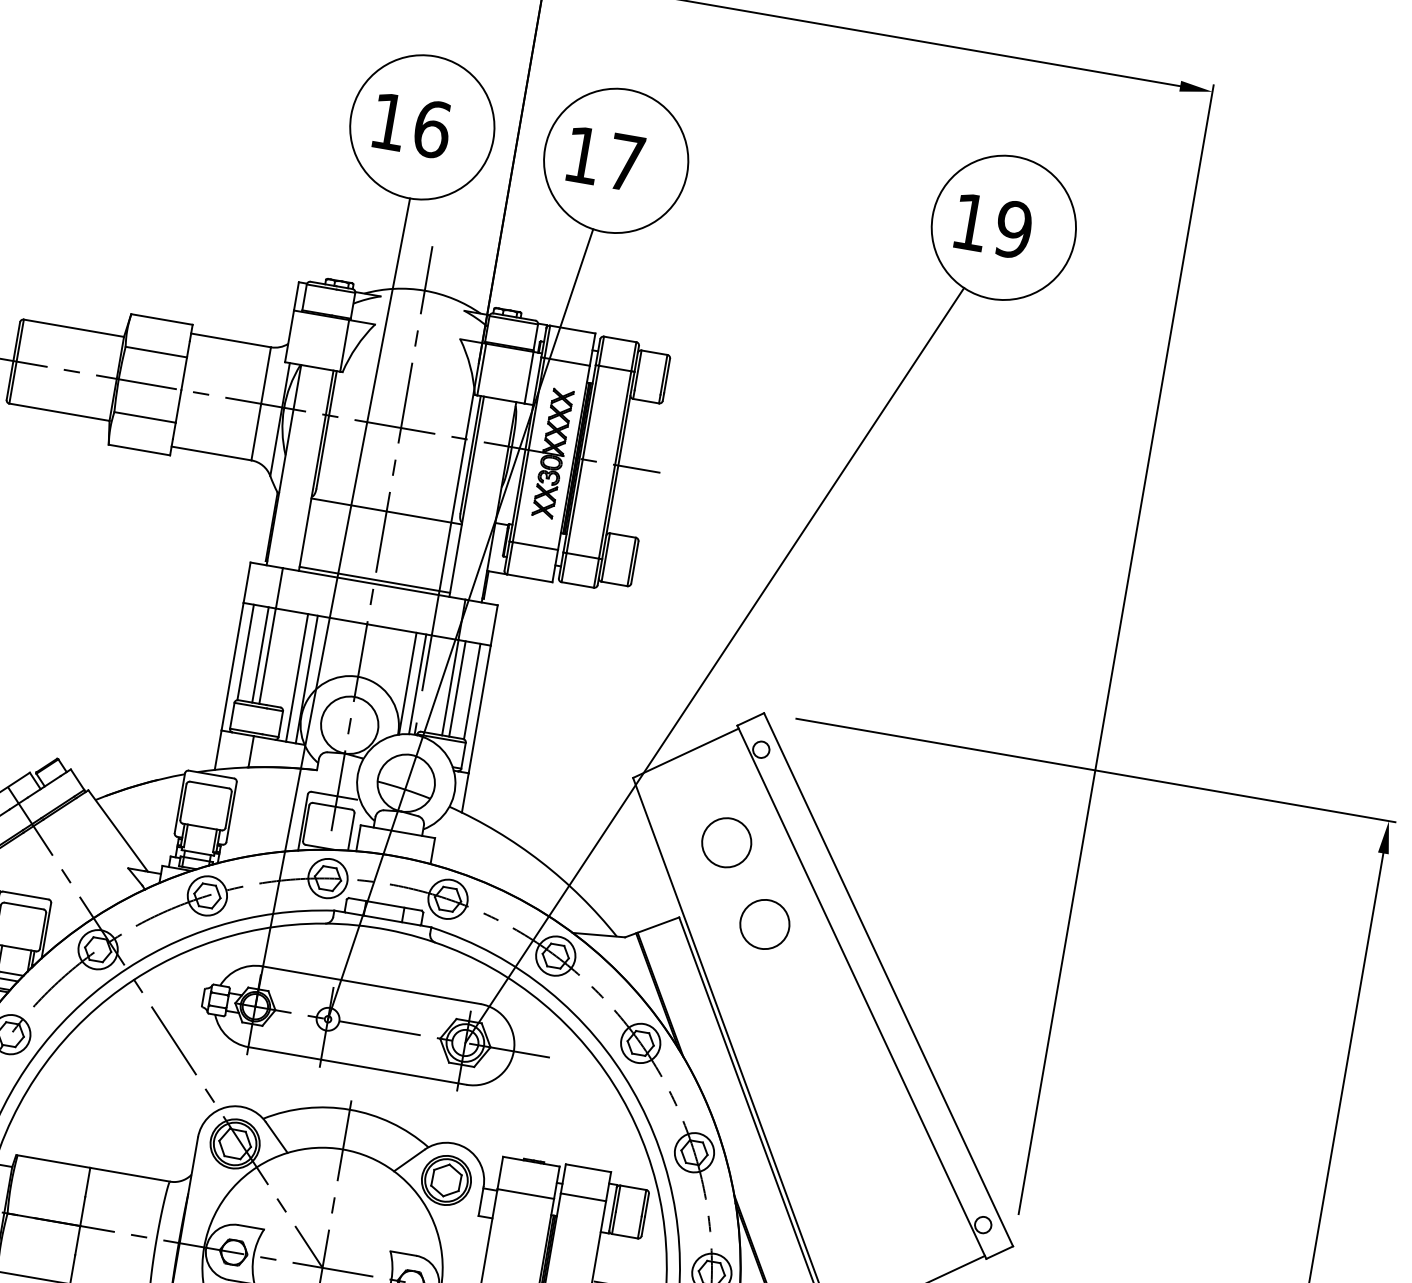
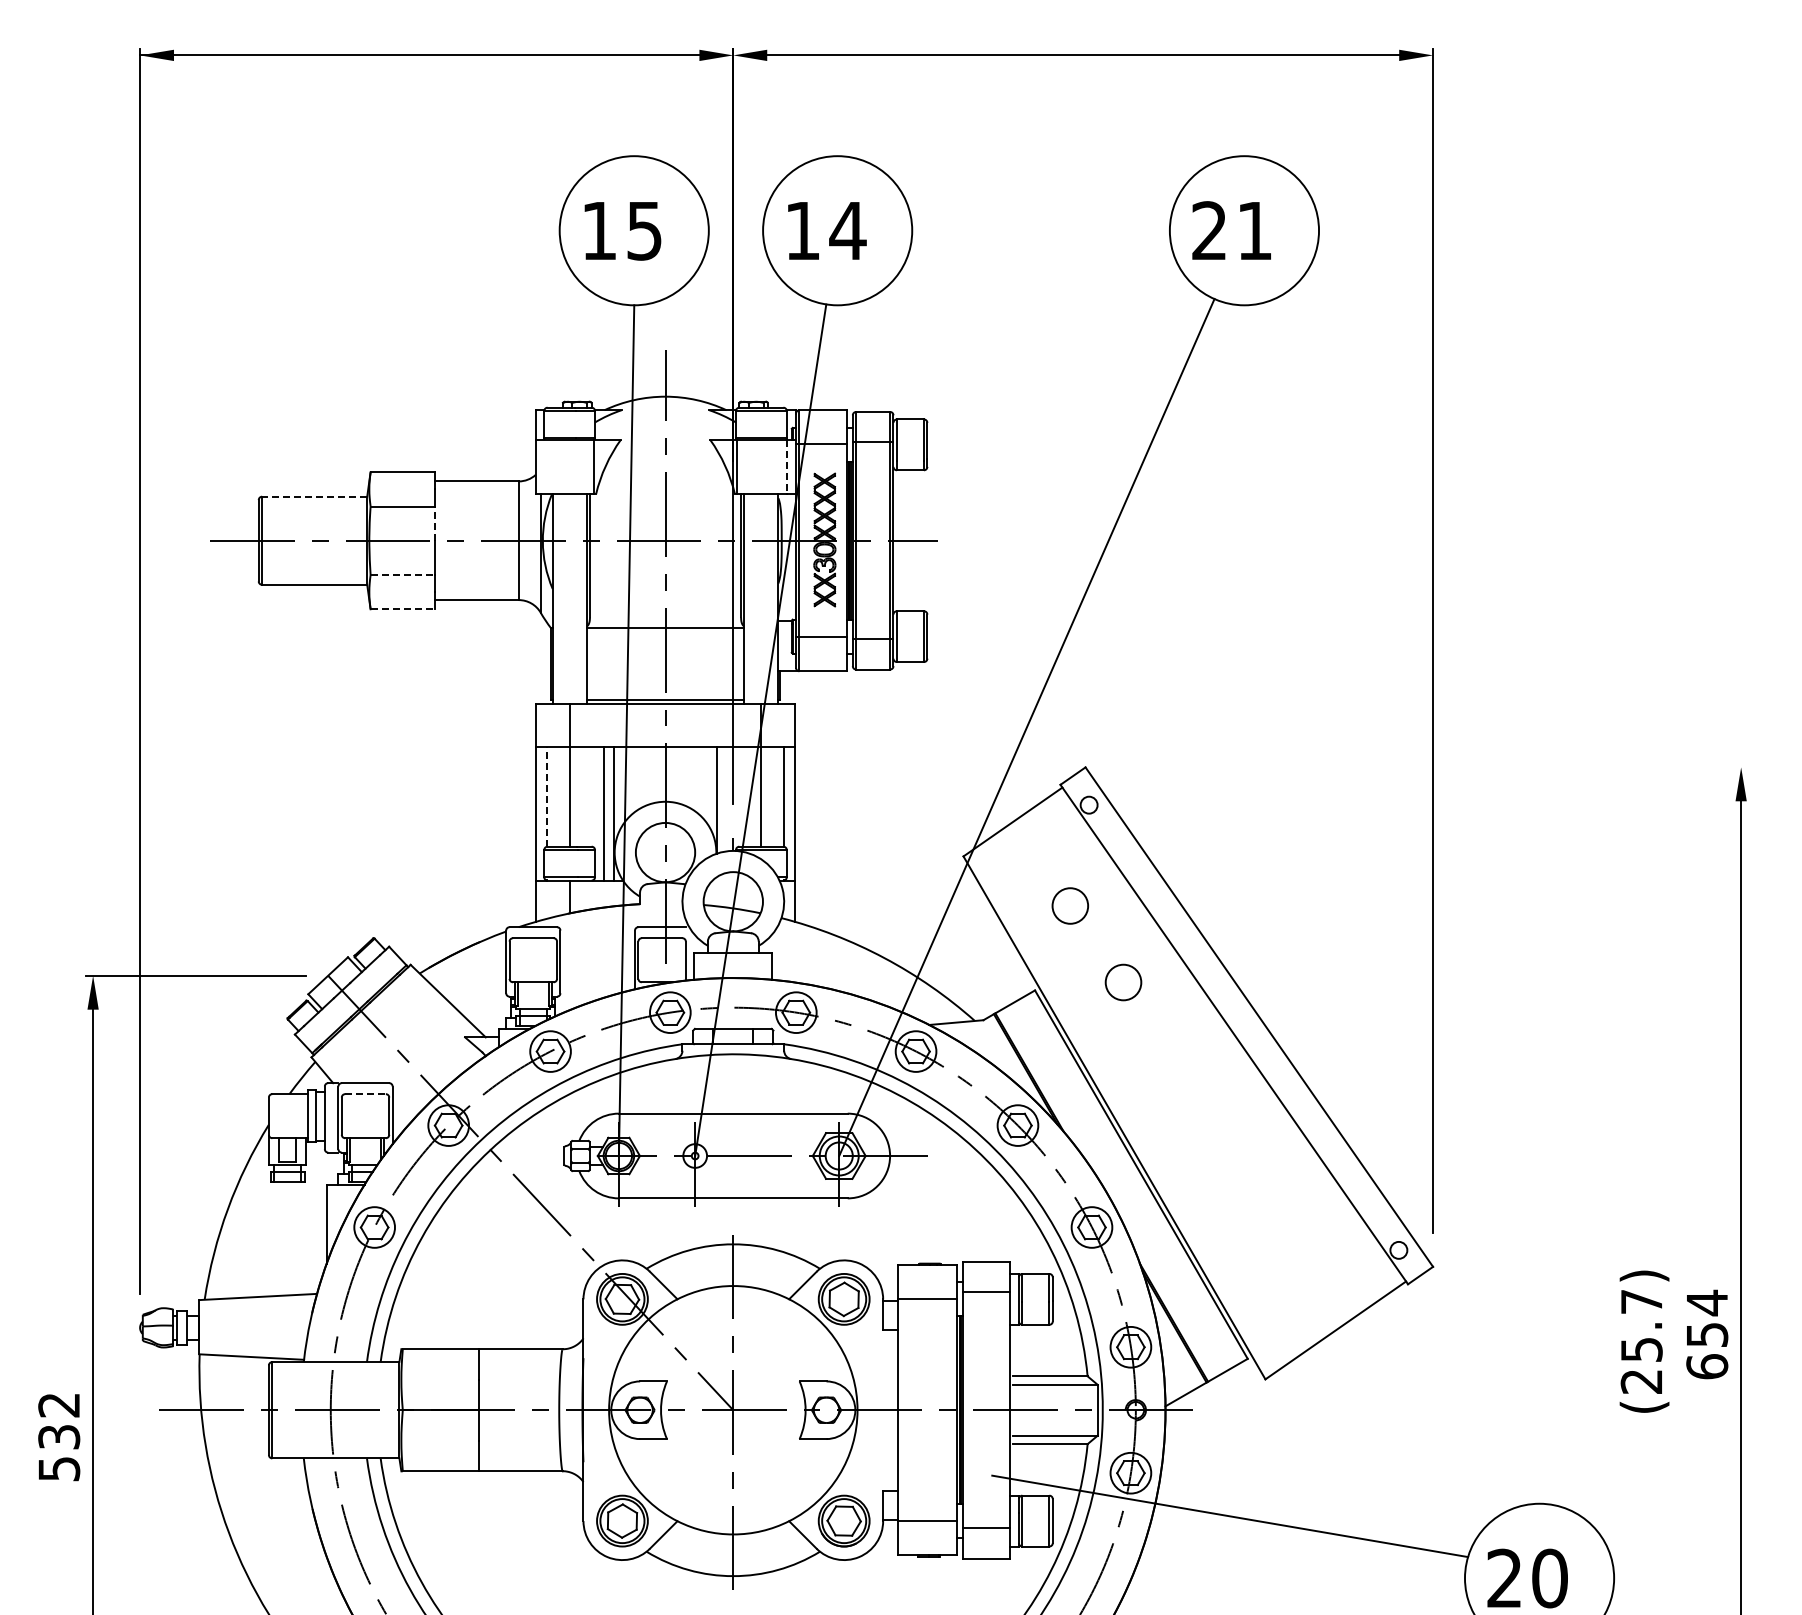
text: (432, 128) -> (644, 230), 16 -> 15
text: (625, 162) -> (847, 230), 17 -> 14
text: (992, 225) -> (1232, 230), 19 -> 21
line: (73, 328) -> (314, 496), solid -> dashed
line: (184, 373) -> (435, 523), solid -> dashed
line: (529, 378) -> (787, 467), solid -> dashed
line: (145, 417) -> (403, 575), solid -> dashed
line: (140, 450) -> (403, 609), solid -> dashed
line: (245, 652) -> (546, 796), solid -> dashed
line: (260, 654) -> (562, 796), removed
line: (417, 683) -> (727, 798), removed
line: (457, 688) -> (768, 796), removed
line: (1095, 770) -> (1433, 767), removed
circle: (727, 842) -> (1070, 905), size x0.7
line: (24, 906) -> (366, 1094), solid -> dashed
circle: (764, 924) -> (1123, 982), size x0.7

